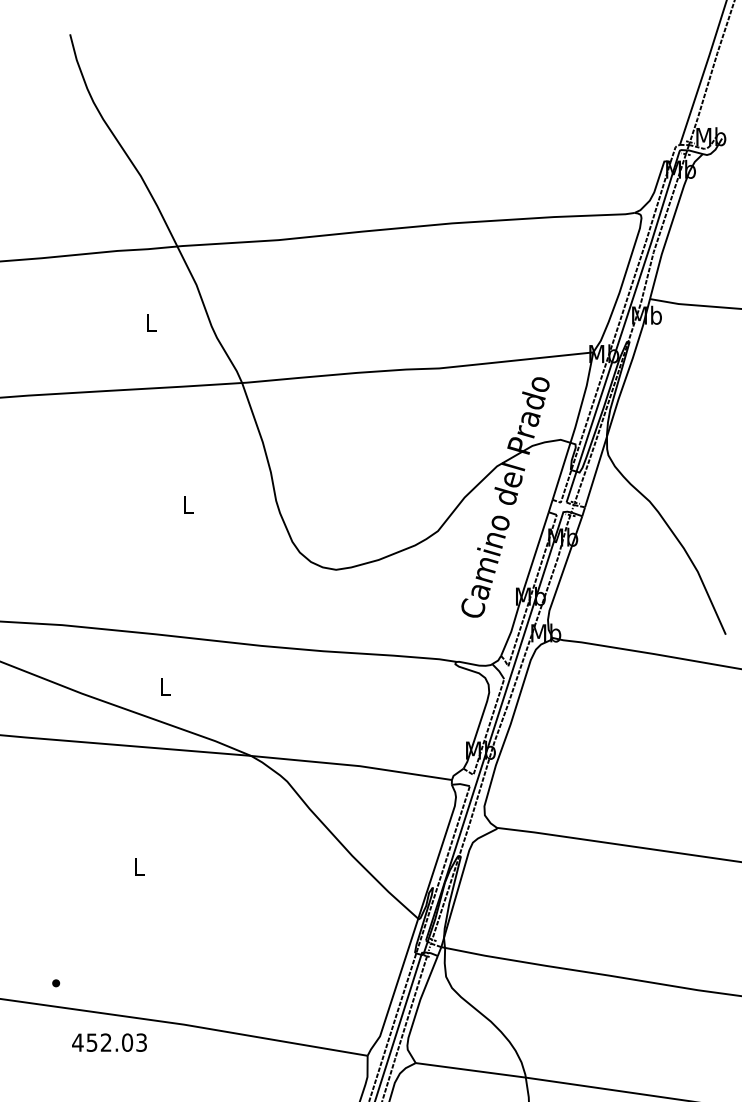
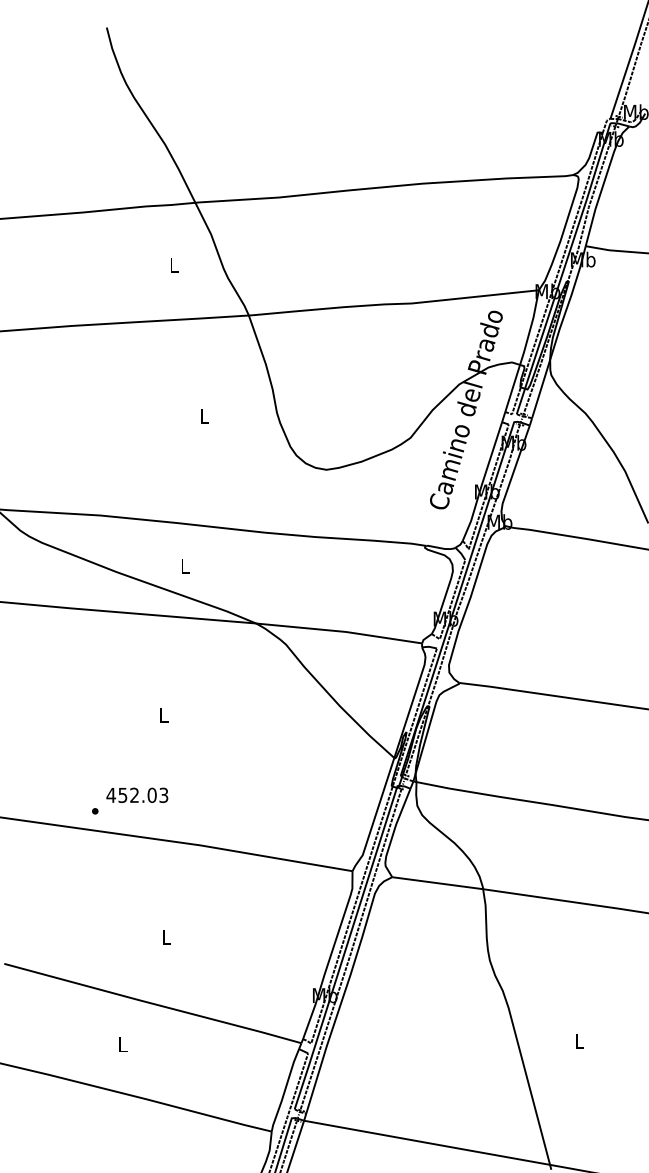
text: (109, 1041) -> (137, 794), moved

